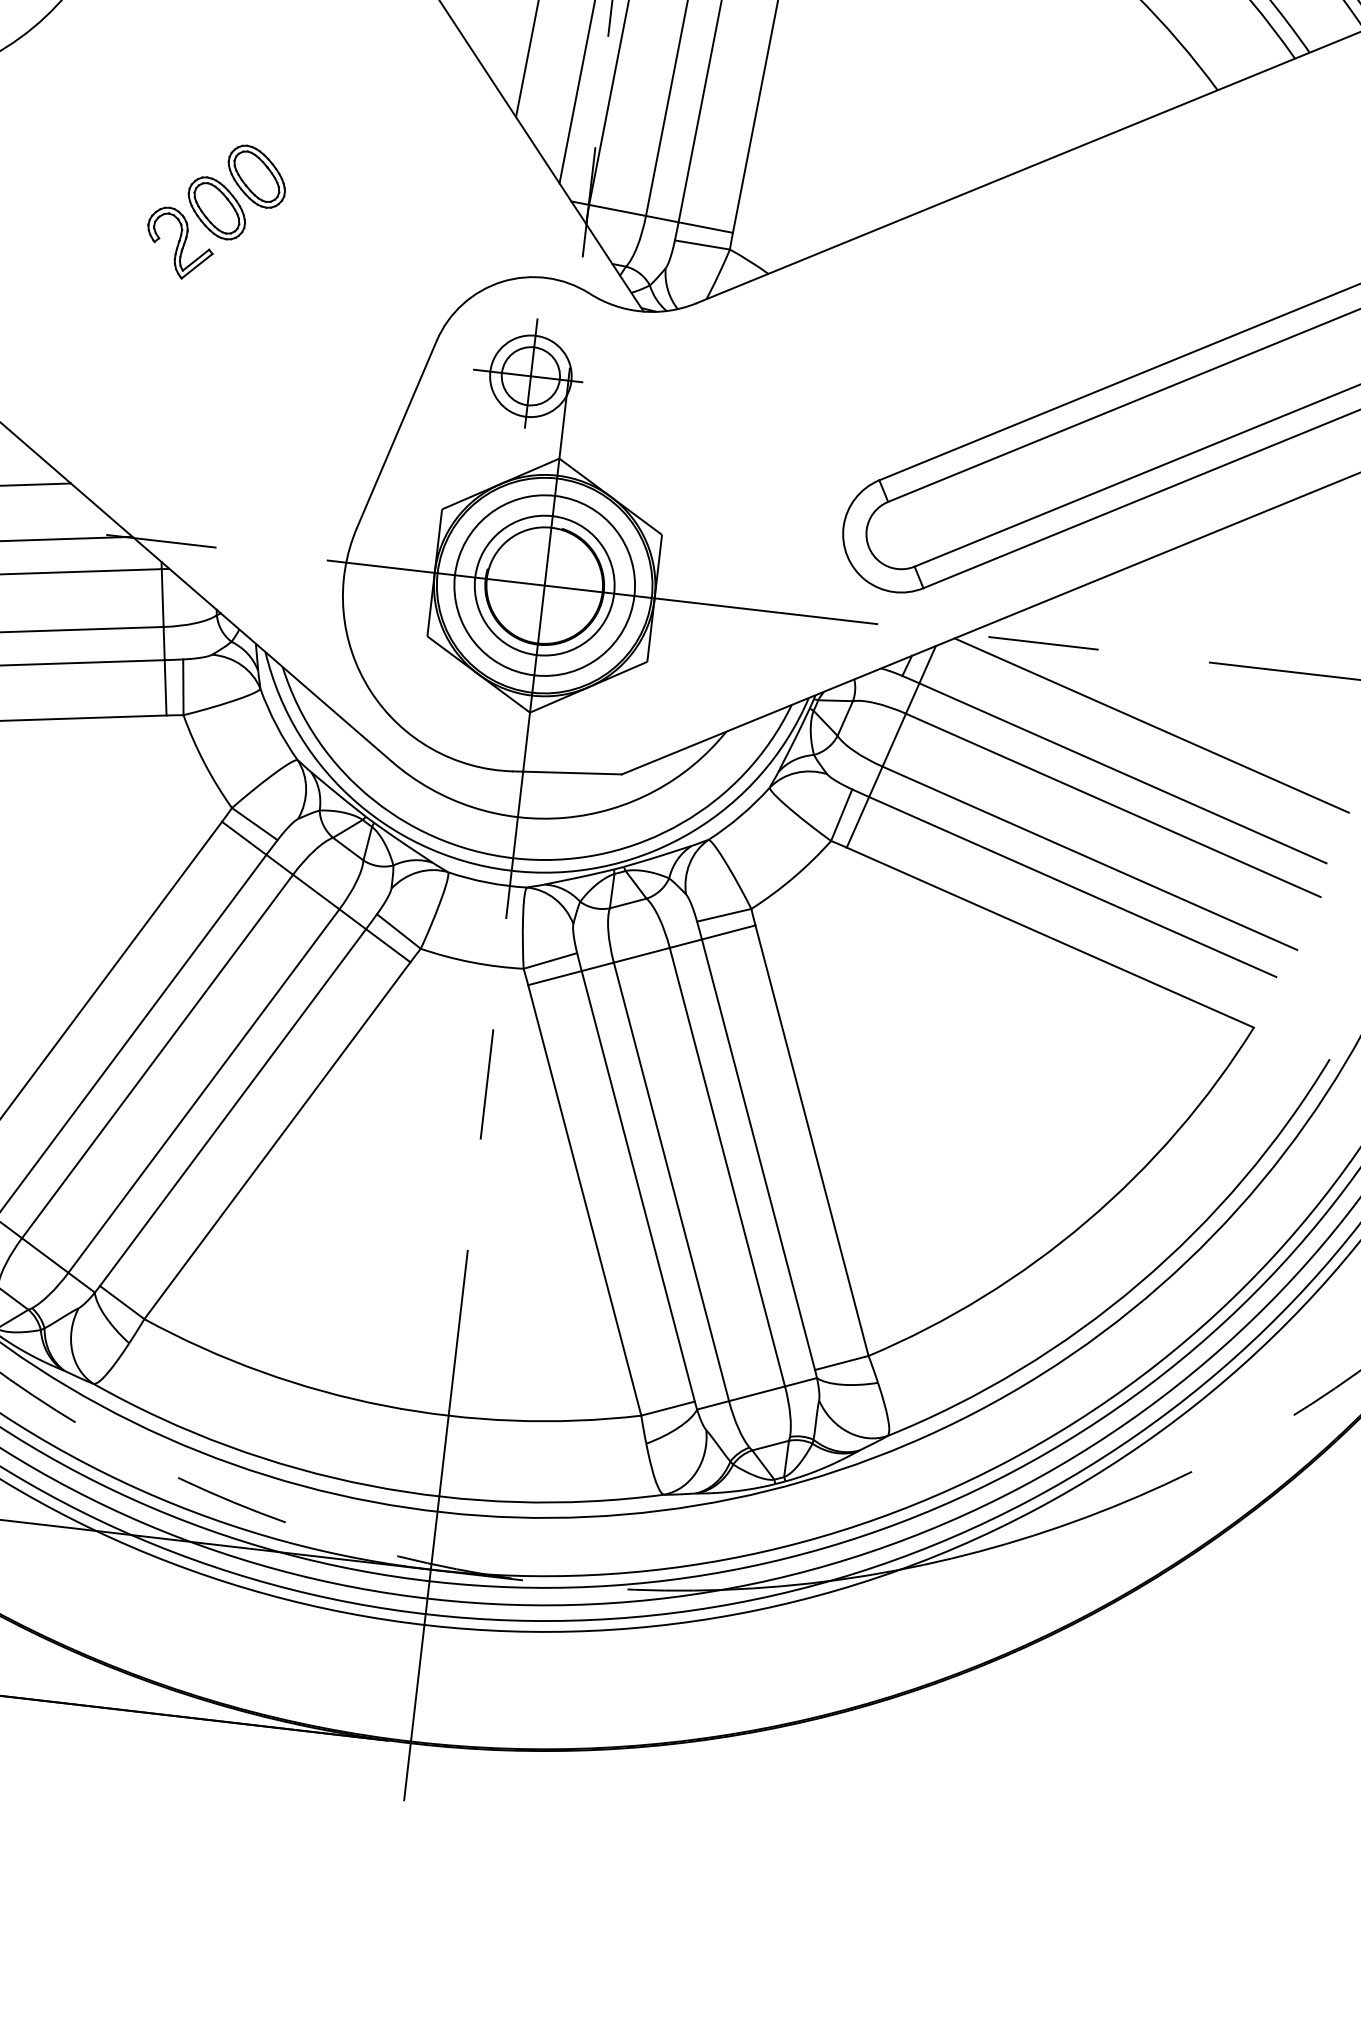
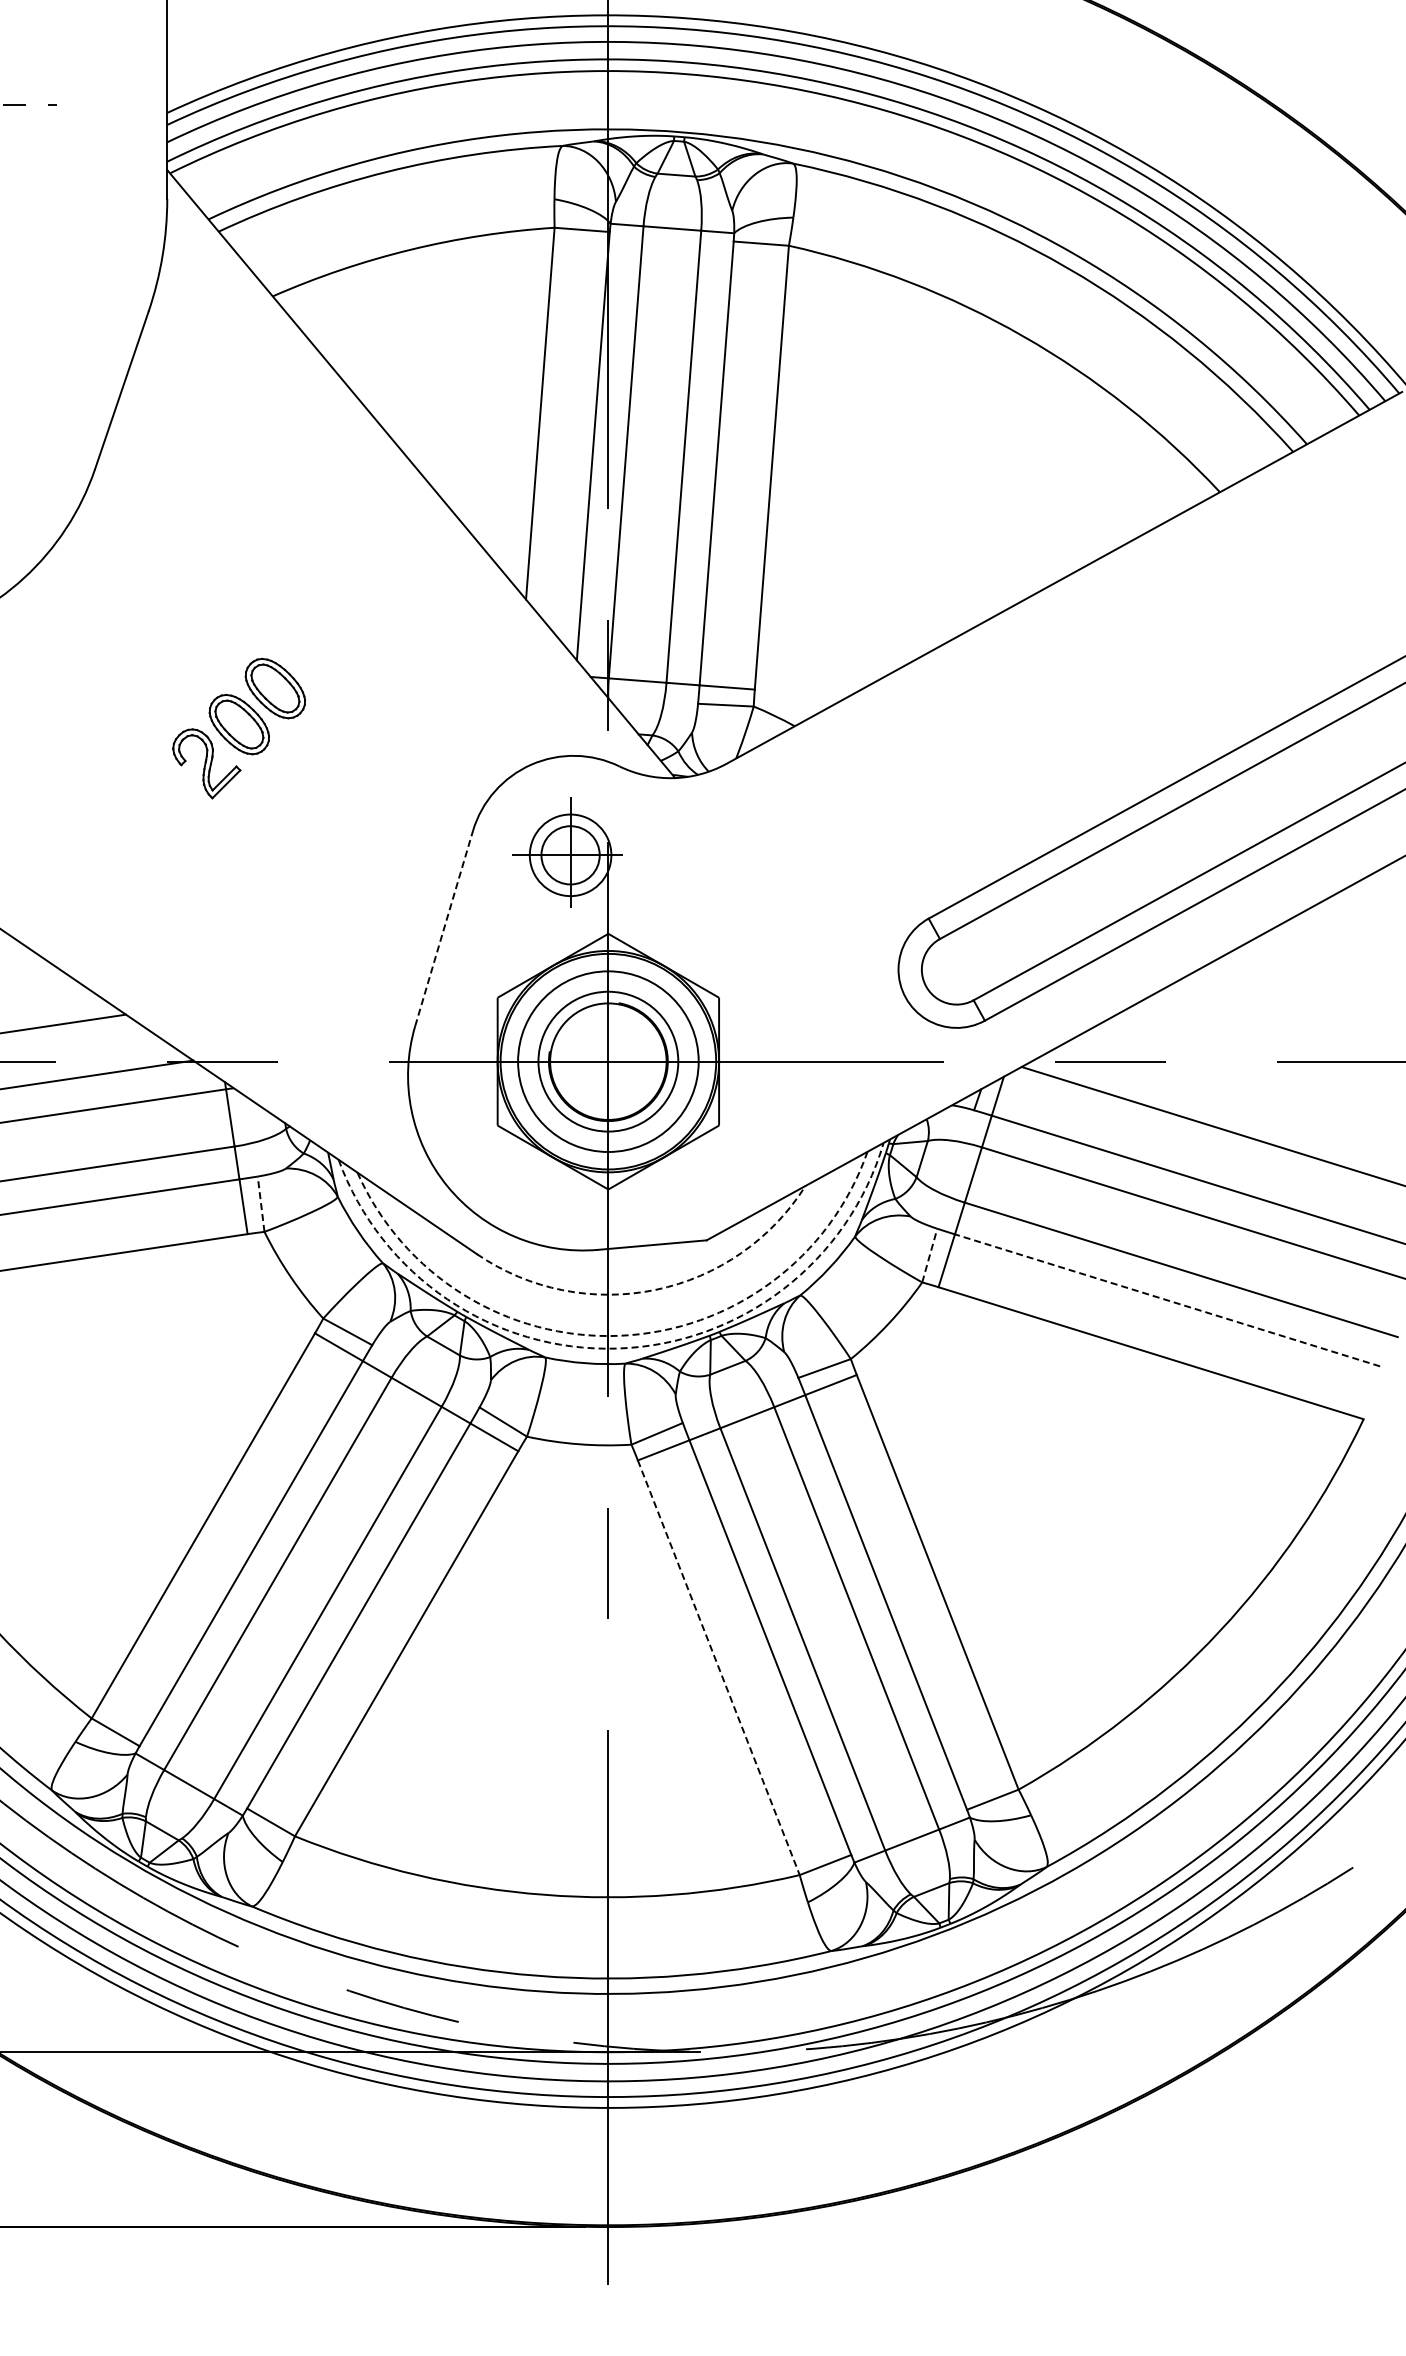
line: (397, 434) -> (444, 928), solid -> dashed
line: (183, 687) -> (261, 1204), solid -> dashed
line: (841, 815) -> (929, 1255), solid -> dashed
arc: (565, 817) -> (655, 1289), solid -> dashed
arc: (524, 858) -> (619, 1335), solid -> dashed
arc: (520, 871) -> (617, 1348), solid -> dashed
line: (1072, 887) -> (1167, 1300), solid -> dashed
line: (584, 1200) -> (718, 1667), solid -> dashed

